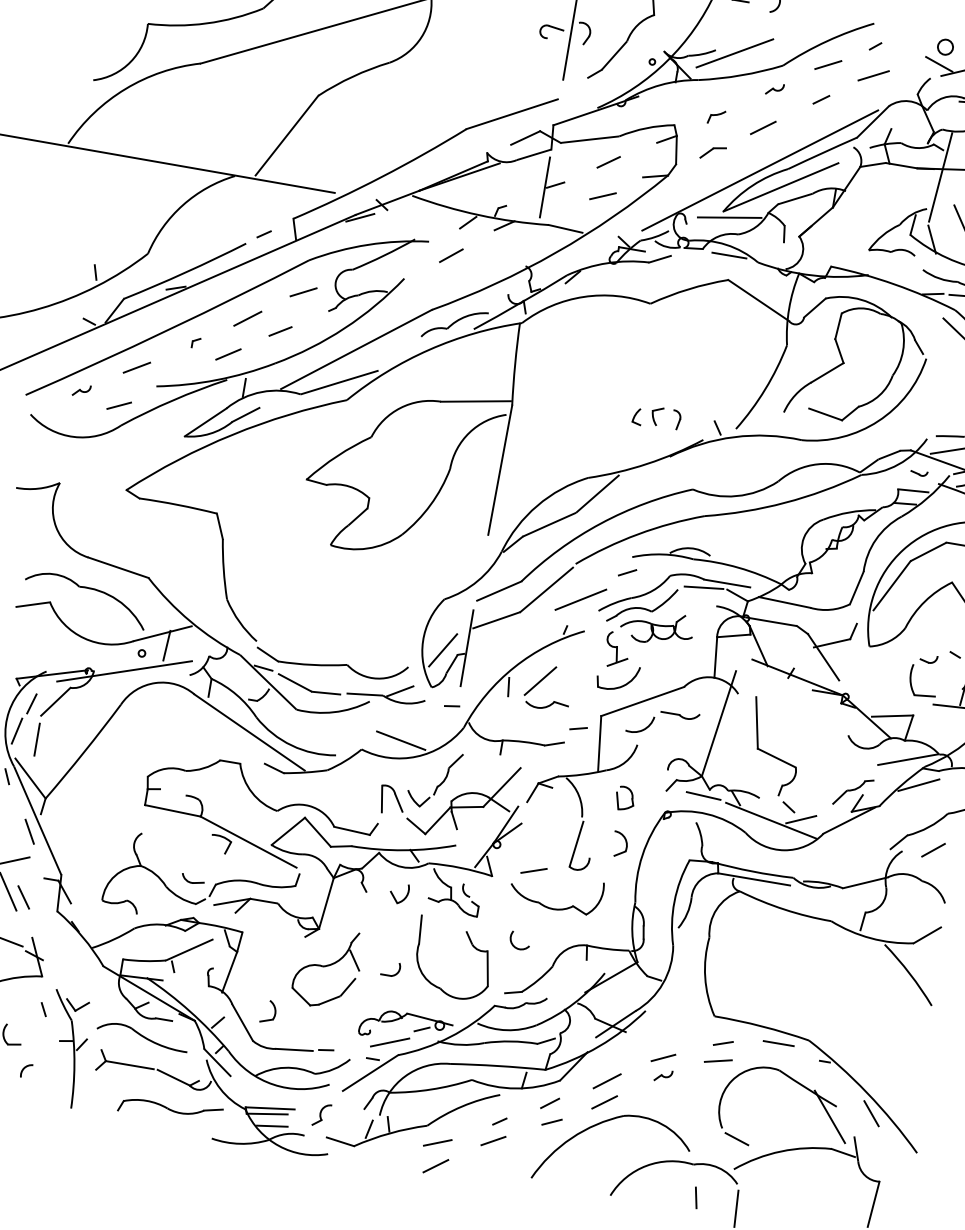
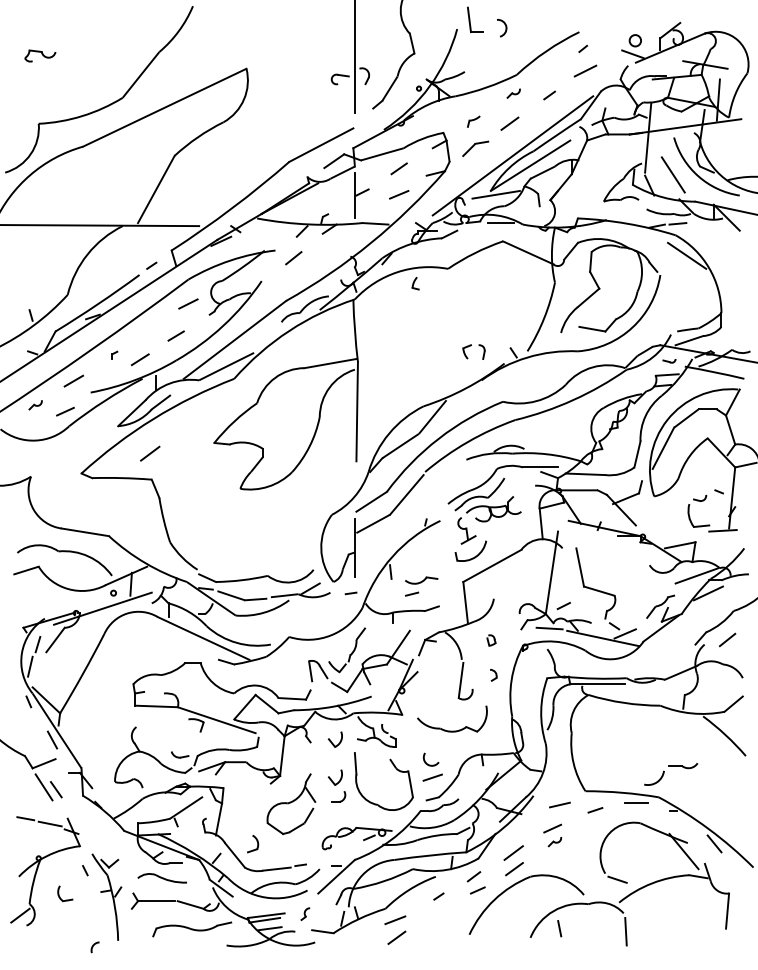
line: (735, 52) -> (479, 71), removed
line: (828, 64) -> (550, 68), removed
part: (712, 152) -> (475, 148), size x1.4
line: (248, 318) -> (150, 453), moved
part: (637, 416) -> (415, 283), moved
line: (627, 572) -> (563, 605), moved
line: (703, 587) -> (523, 473), removed
line: (580, 599) -> (433, 497), removed
line: (442, 649) -> (336, 552), removed
line: (540, 680) -> (413, 563), removed
part: (654, 721) -> (664, 774), moved
line: (579, 727) -> (412, 593), moved
line: (37, 739) -> (46, 670), removed
line: (401, 740) -> (317, 625), removed
part: (625, 798) -> (491, 640), size x0.6
part: (619, 844) -> (493, 675), size x0.6
line: (533, 870) -> (432, 777), moved
part: (389, 942) -> (334, 777), added
part: (142, 1036) -> (162, 878), size x0.7
line: (390, 1042) -> (347, 851), removed
line: (717, 1060) -> (559, 804), moved
arc: (24, 1070) -> (93, 947), moved
part: (321, 1114) -> (305, 913), size x0.7
line: (493, 1140) -> (436, 911), removed
line: (696, 1197) -> (559, 928), moved

